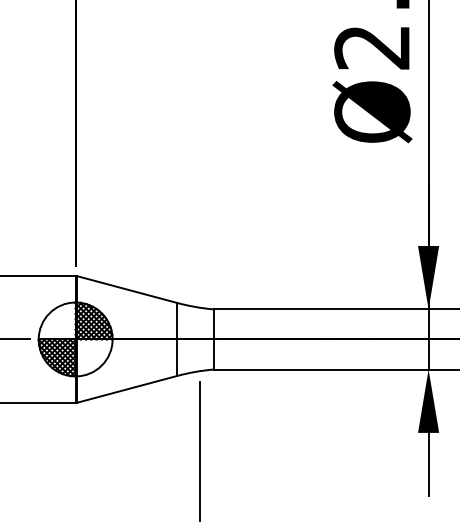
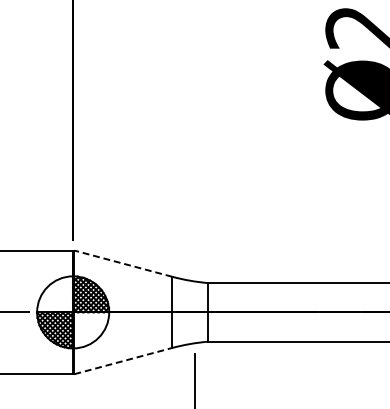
line: (127, 289) -> (123, 263), solid -> dashed
line: (127, 389) -> (123, 361), solid -> dashed

